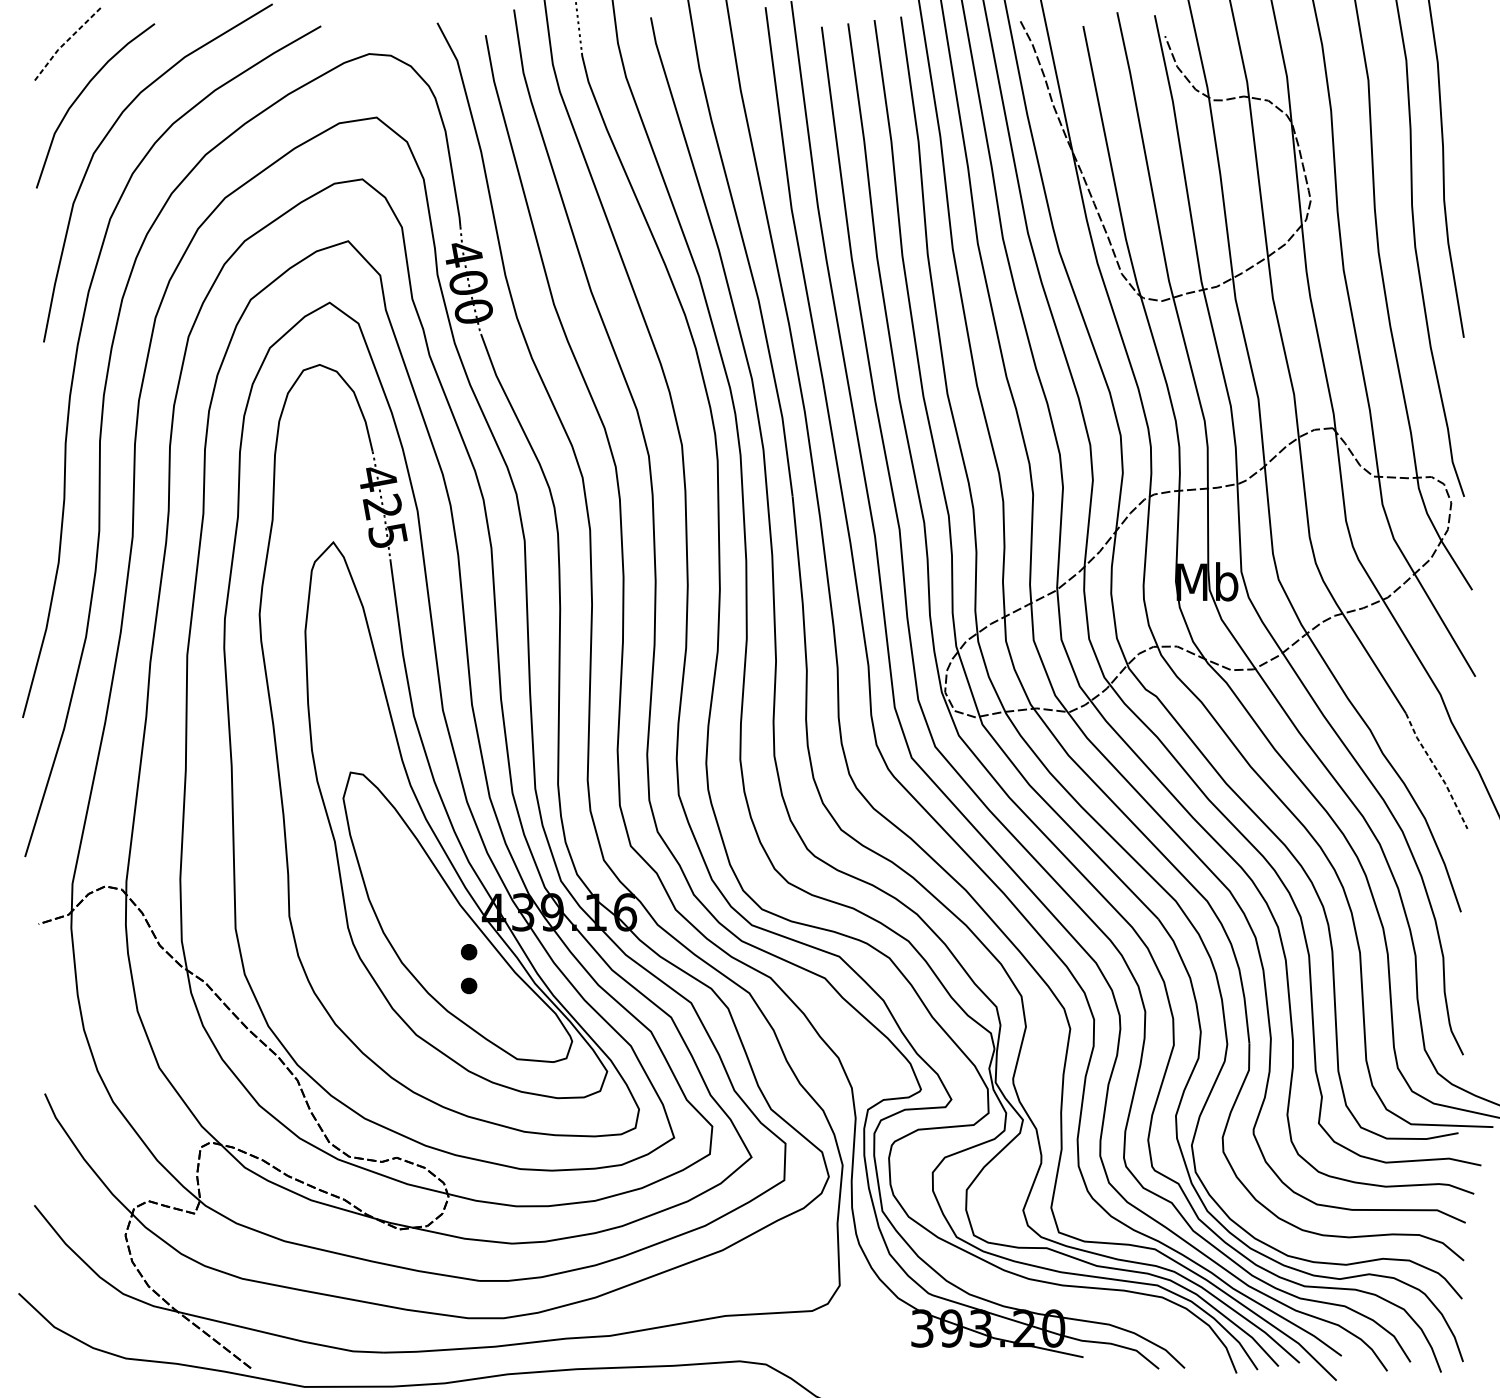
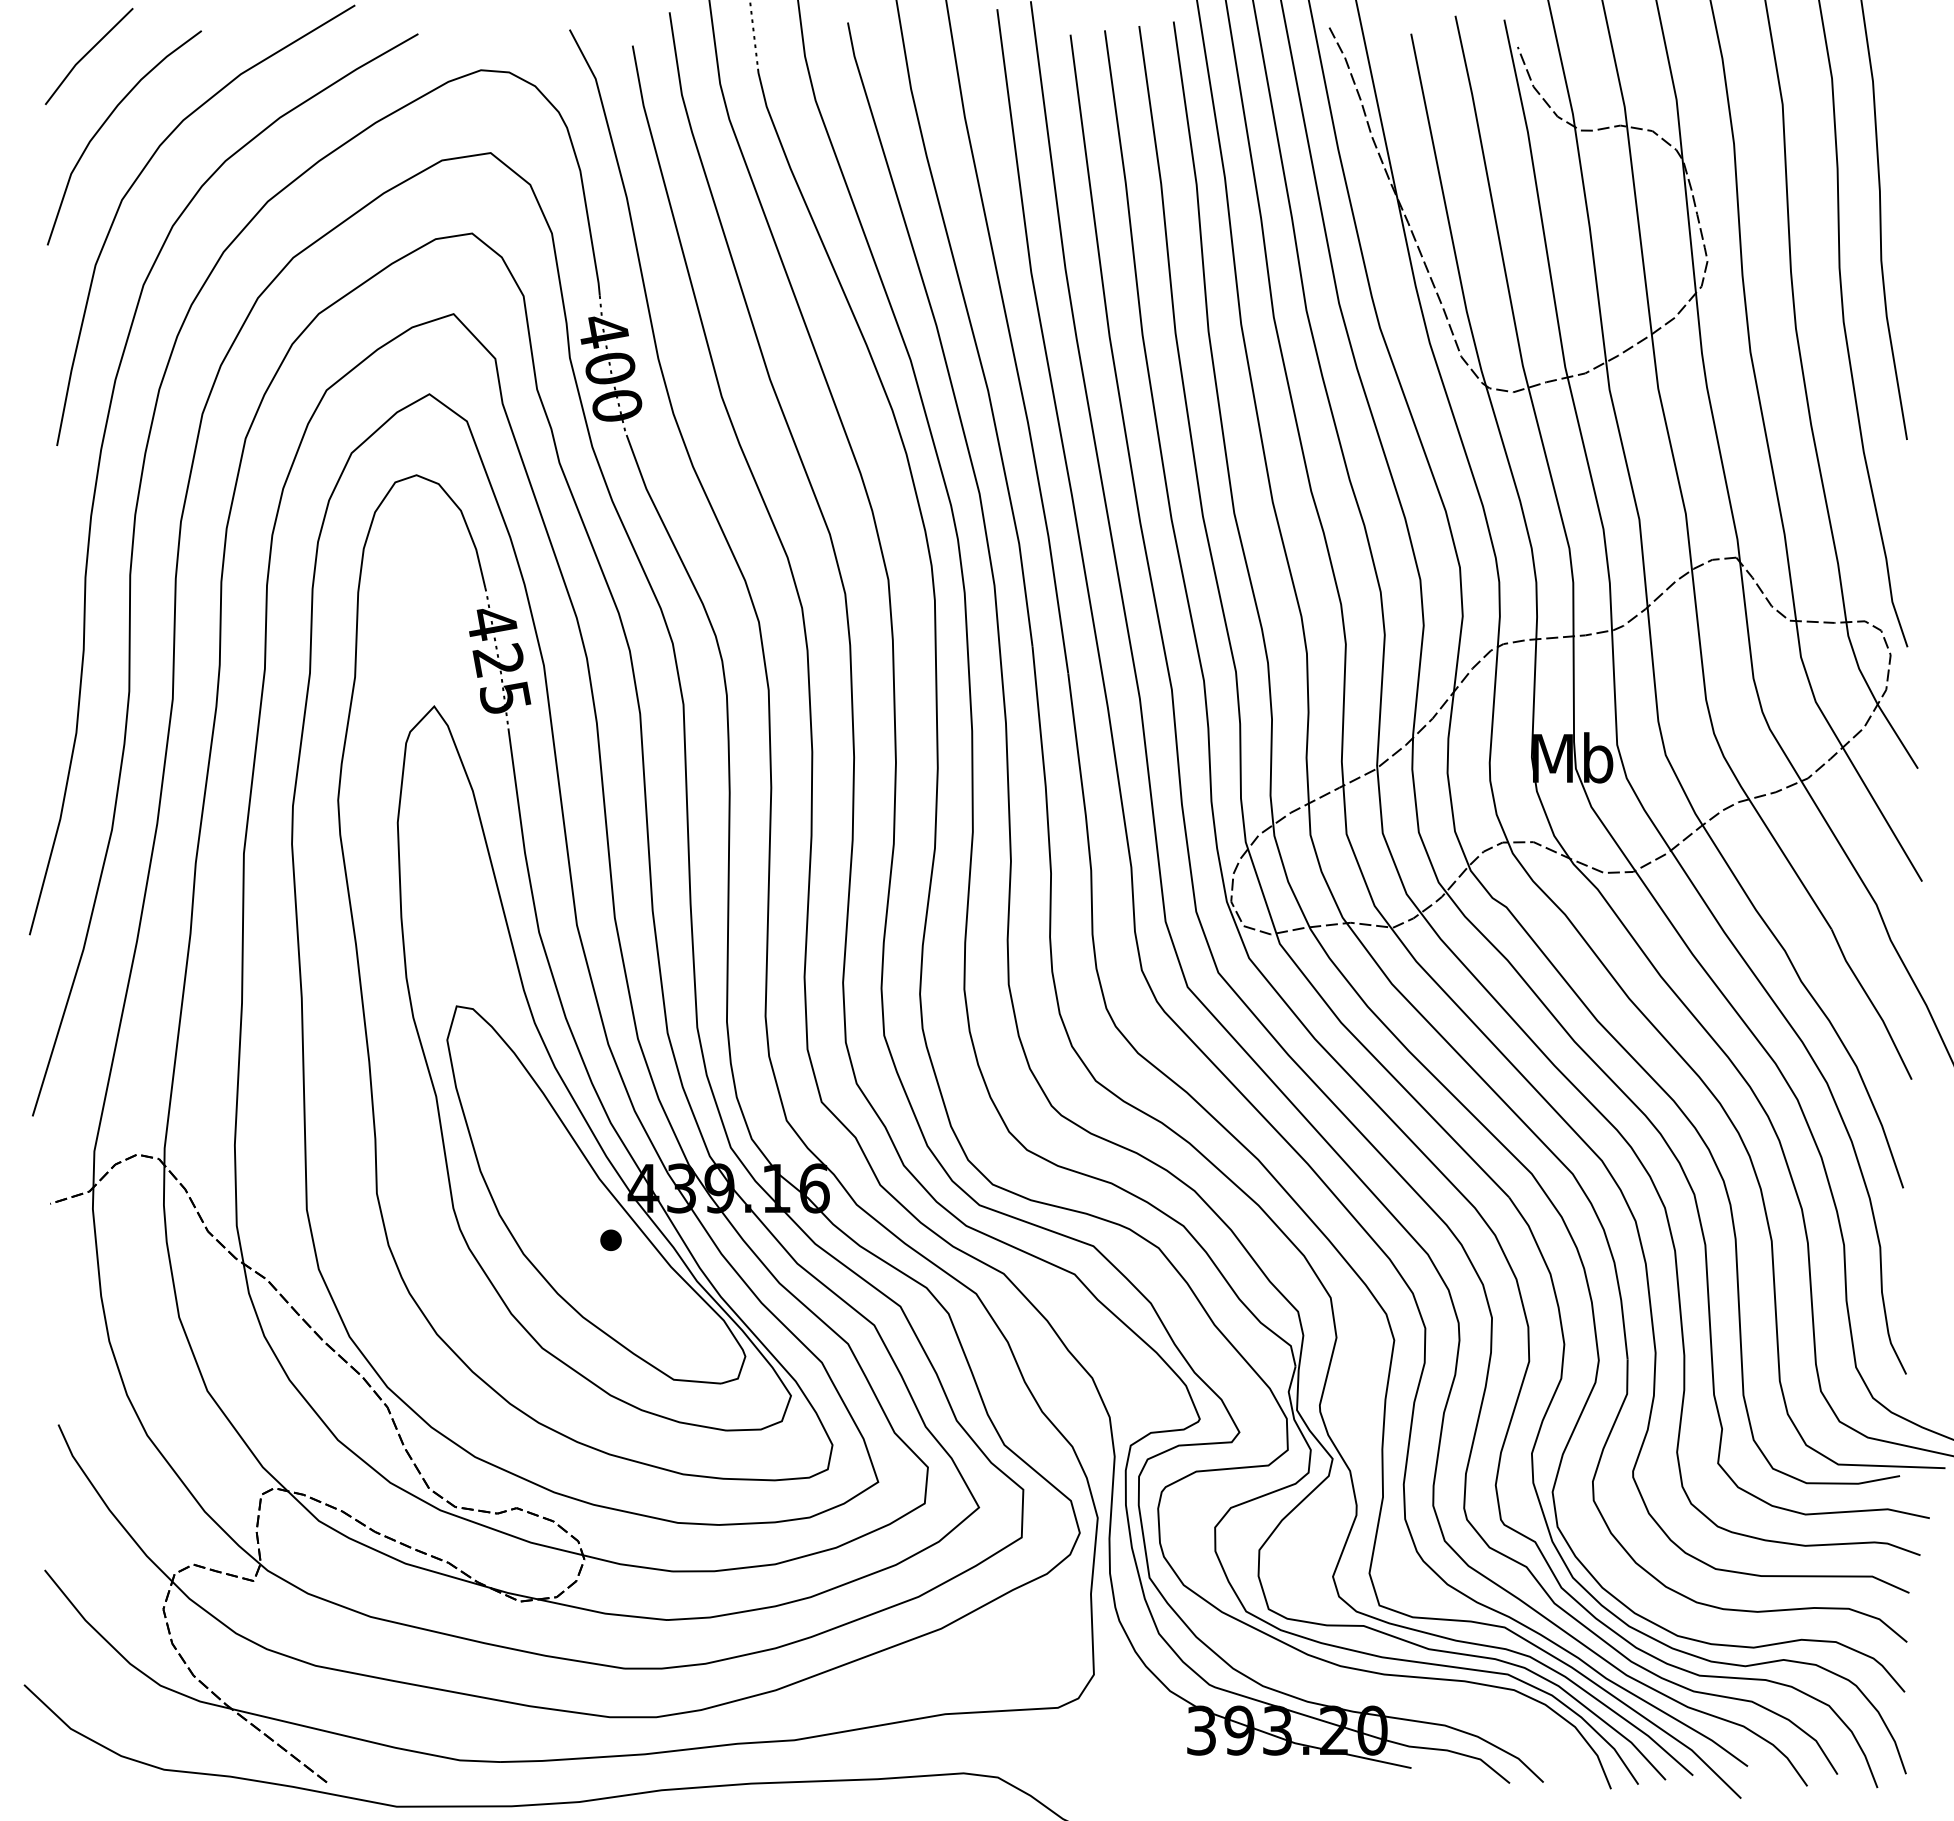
line: (66, 41) -> (86, 54), dashed -> solid
line: (1437, 771) -> (1872, 1004), dashed -> solid
part: (468, 986) -> (610, 1284), removed

